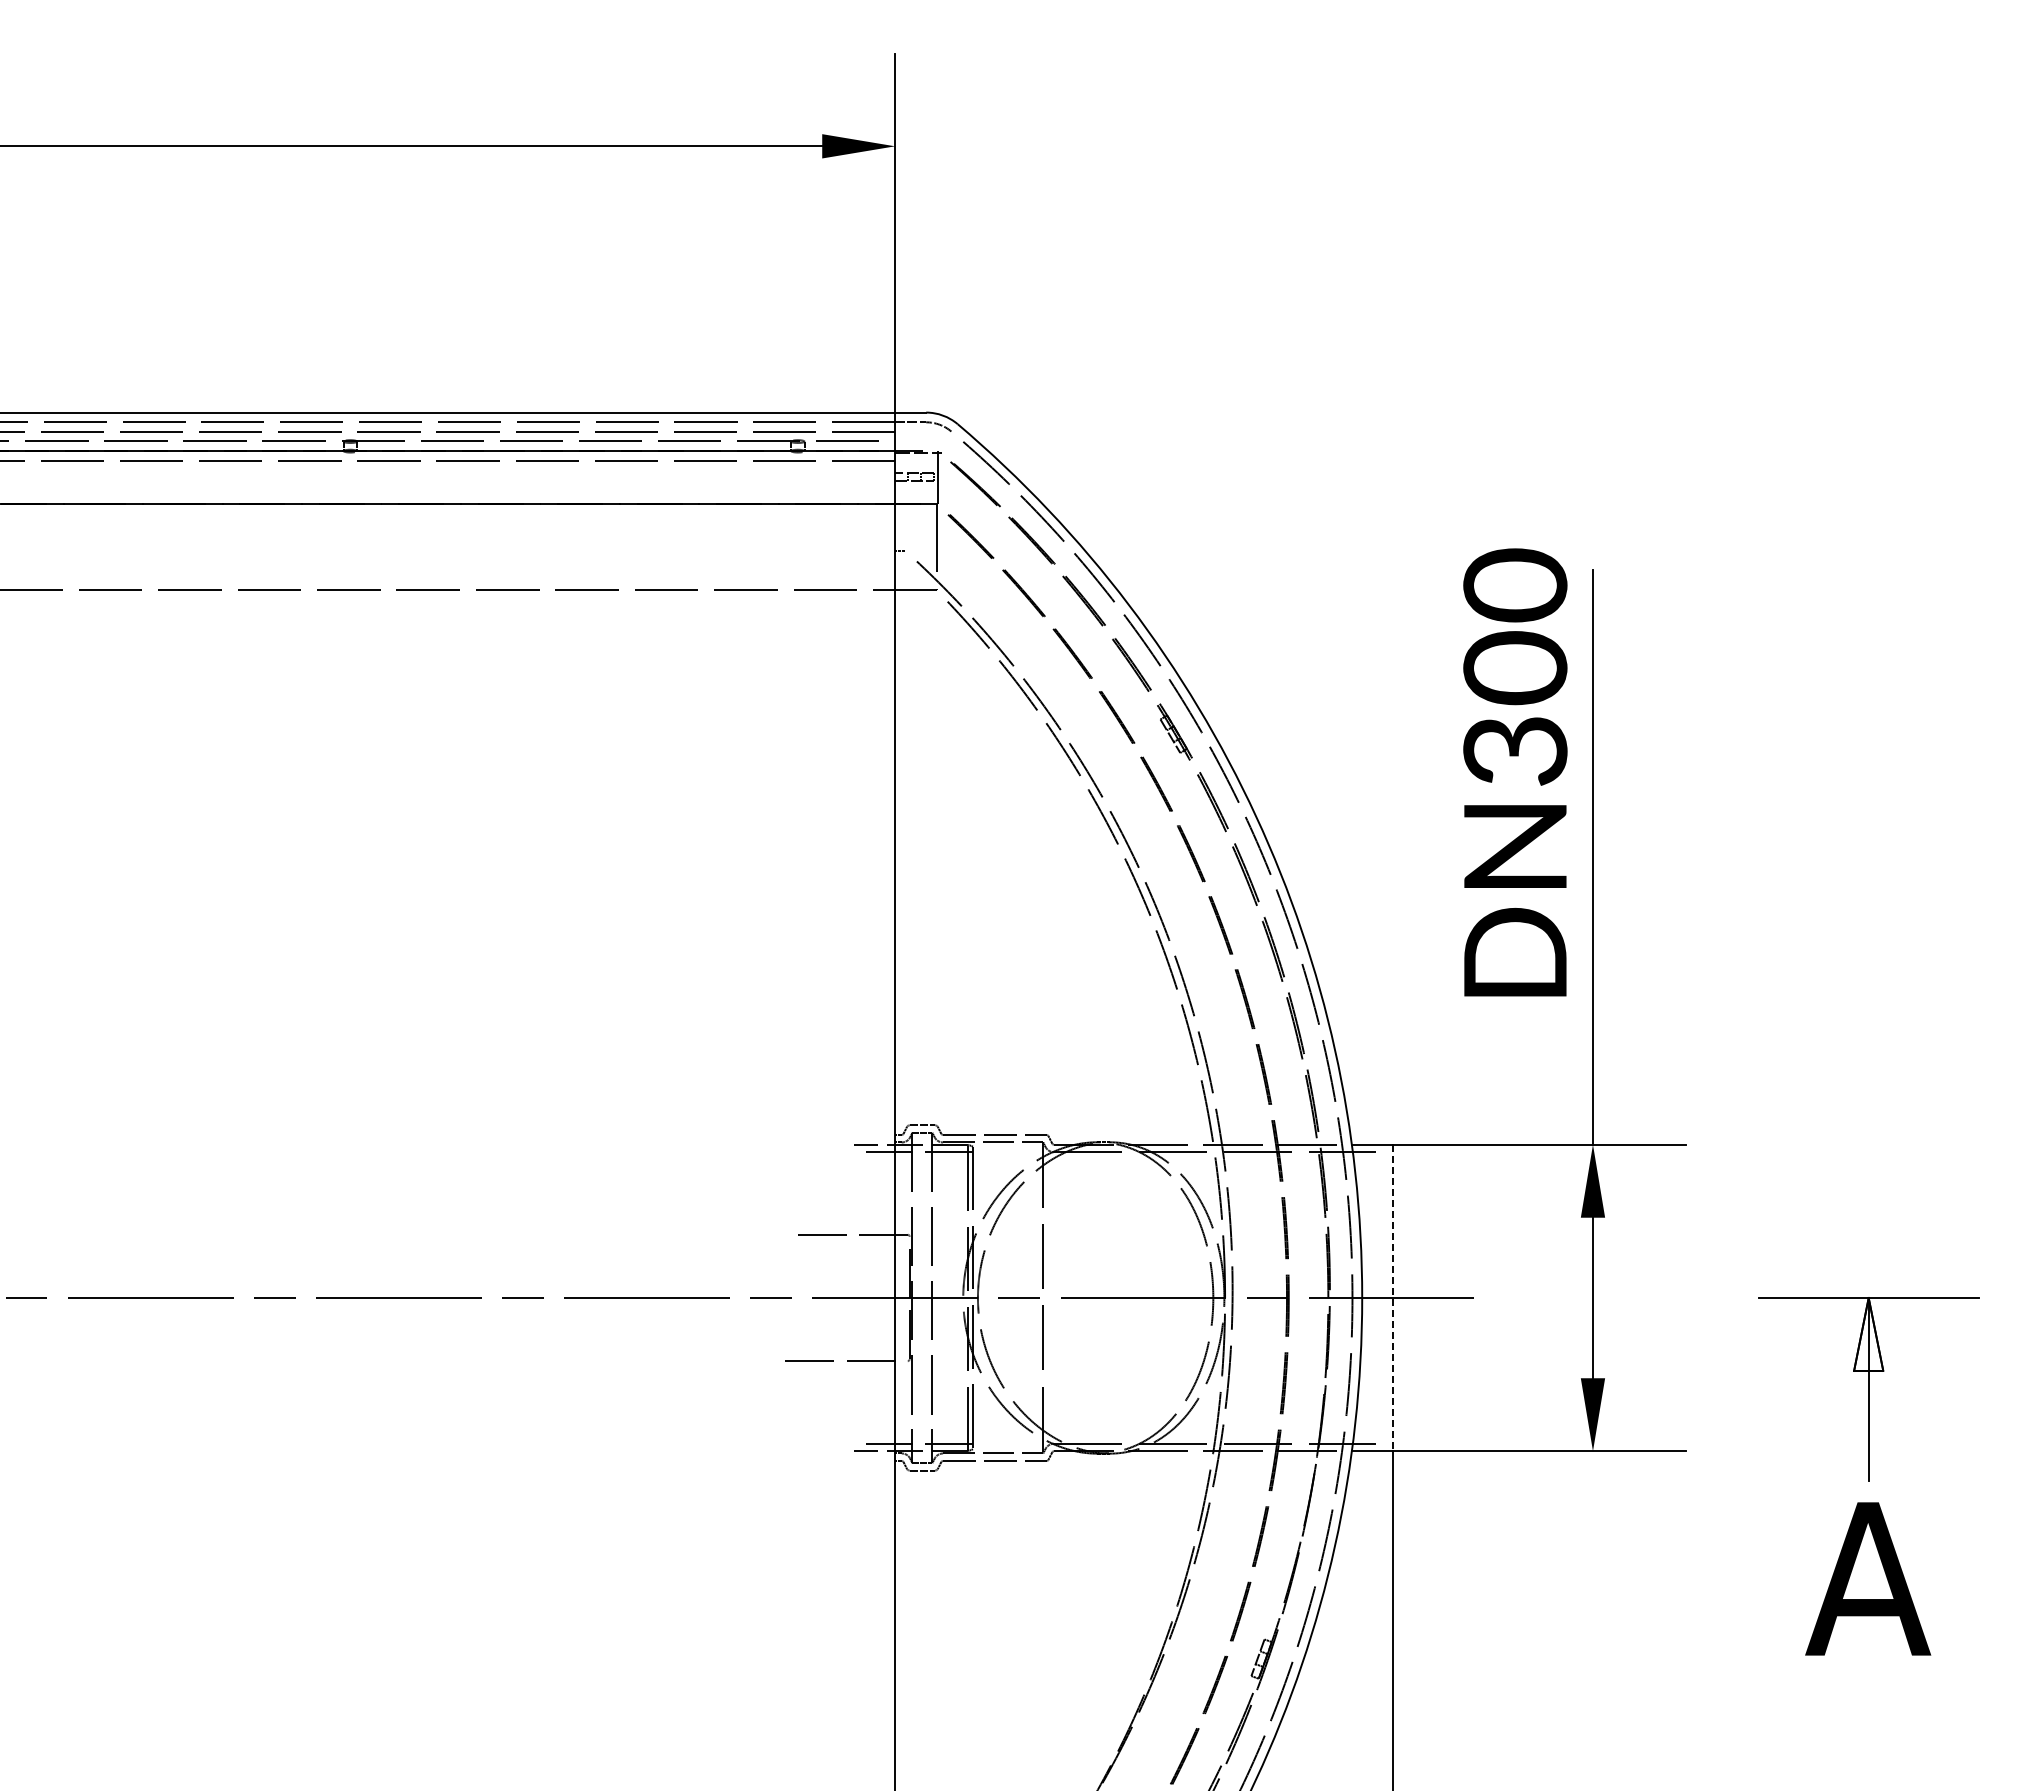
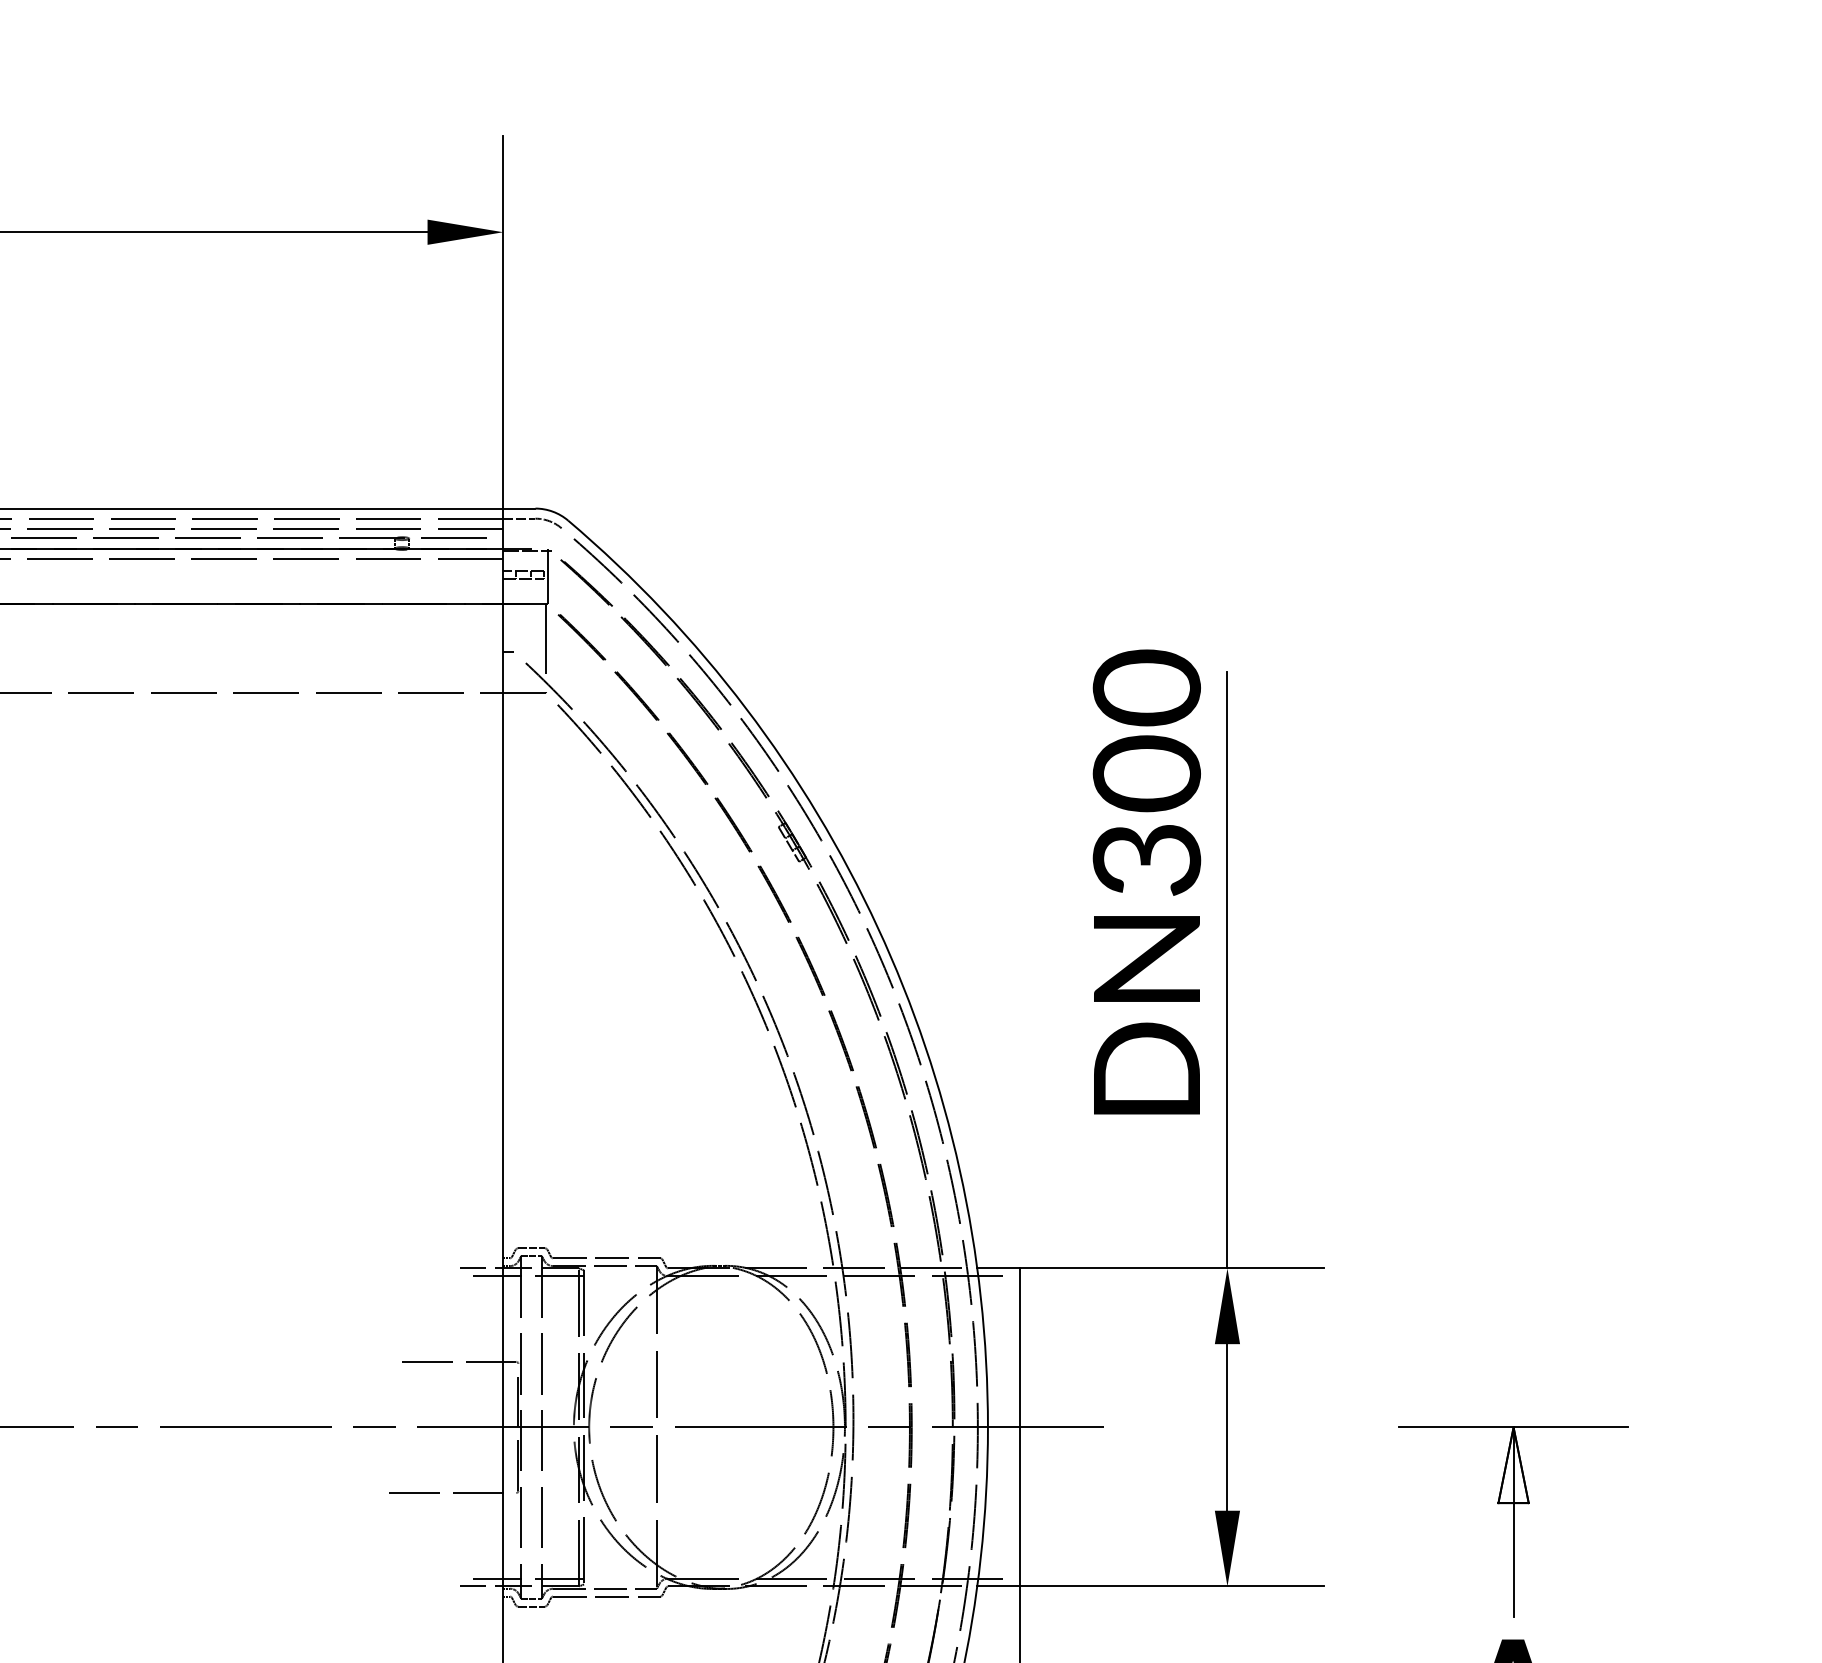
line: (1393, 1298) -> (1020, 1427), dashed -> solid

